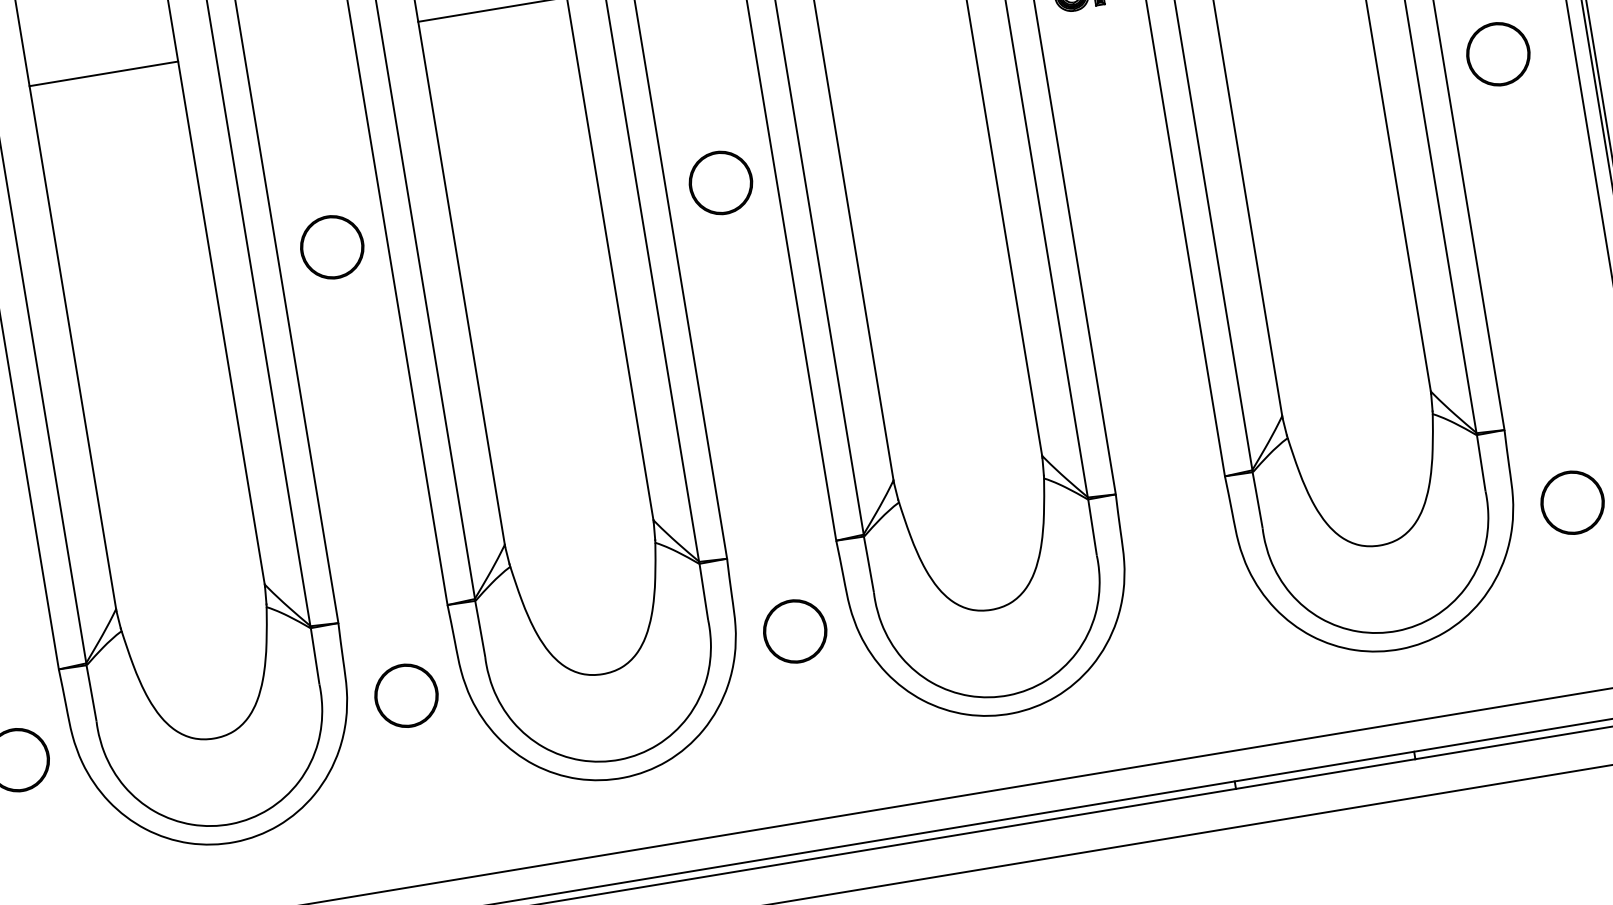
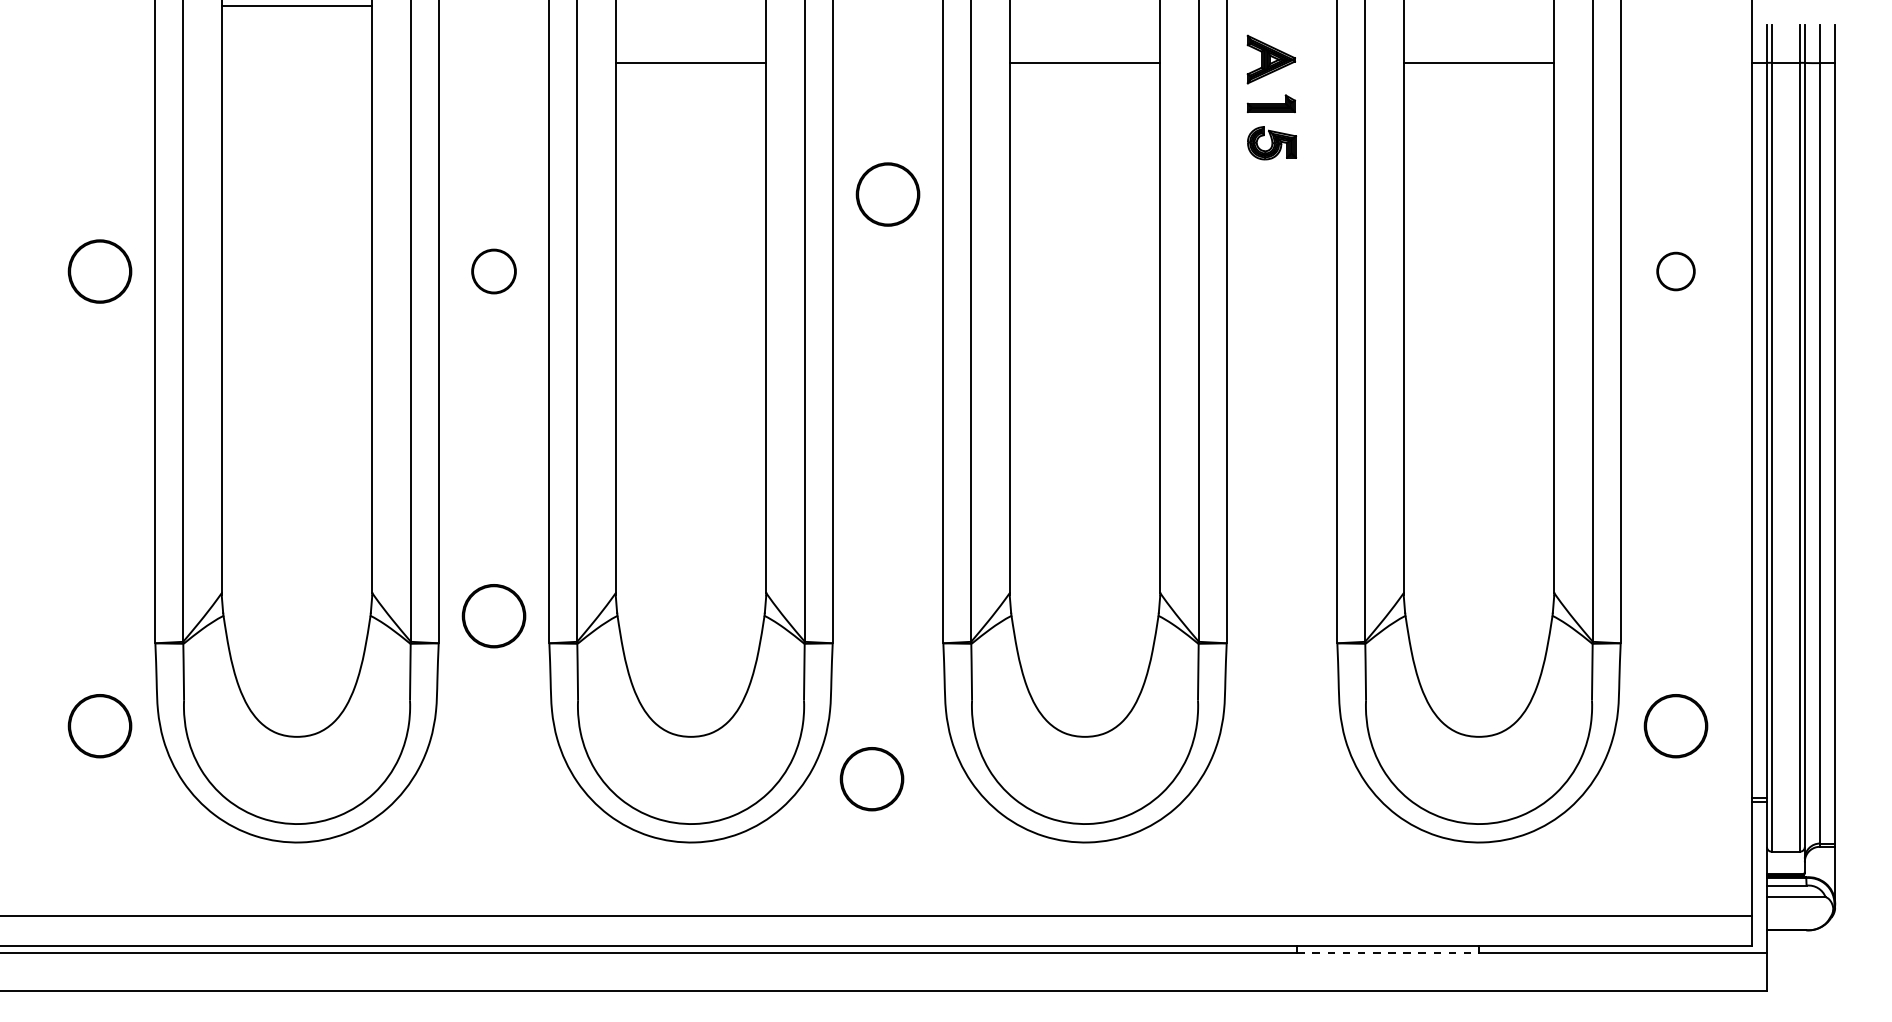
part: (1497, 54) -> (1675, 271), size x0.6
line: (103, 74) -> (296, 6), moved
part: (720, 182) -> (887, 194), moved
part: (331, 247) -> (493, 271), size x0.7
part: (794, 631) -> (871, 779), moved
part: (406, 696) -> (493, 616), moved
line: (1326, 774) -> (1388, 953), solid -> dashed

